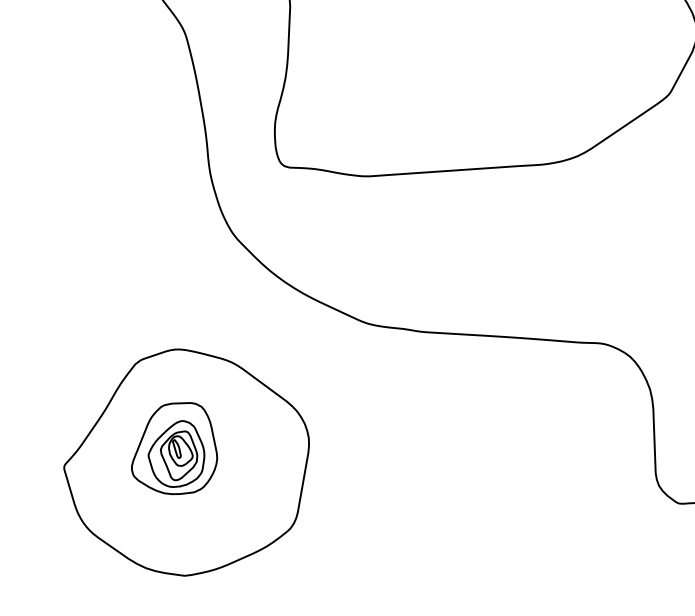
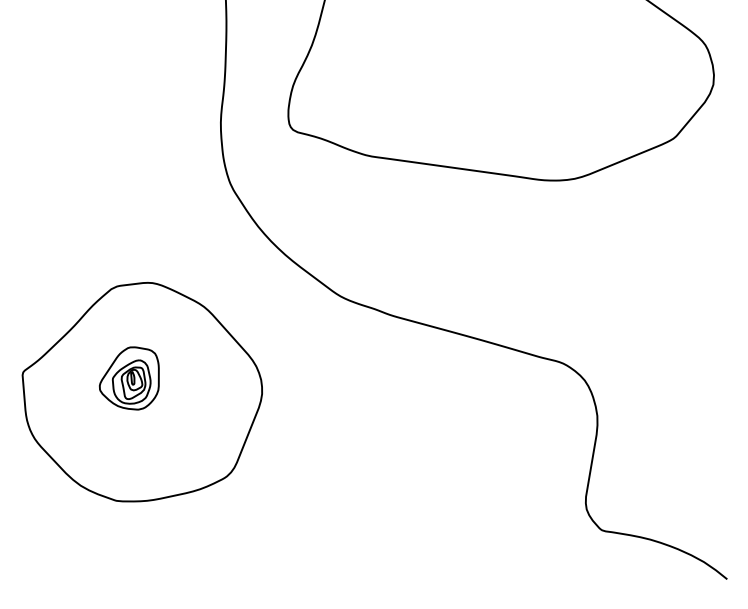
part: (172, 450) -> (129, 378), size x0.7

